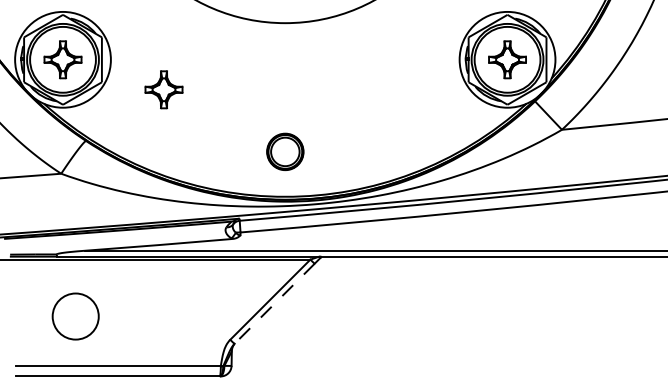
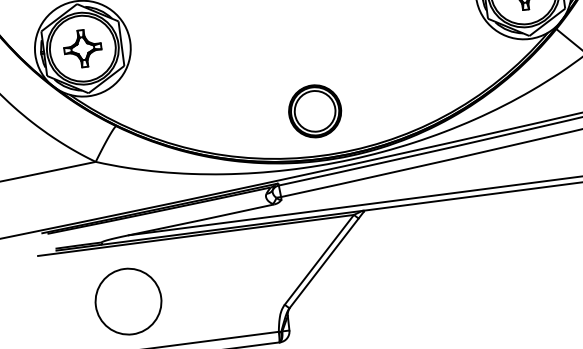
part: (163, 89) -> (186, 65), removed
part: (285, 151) -> (315, 110), size x1.43
line: (274, 303) -> (323, 263), dashed -> solid
circle: (75, 316) -> (128, 301), size x1.43

